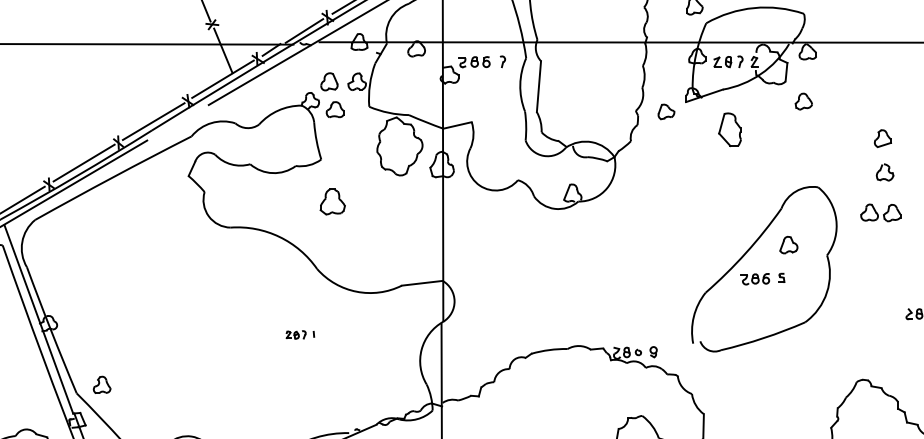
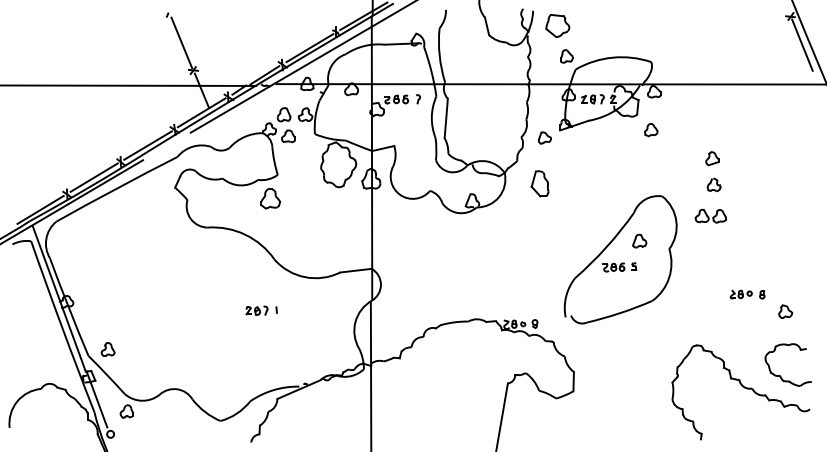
part: (729, 129) -> (539, 183), moved
part: (332, 201) -> (270, 198), moved
part: (300, 334) -> (261, 310), size x1.43

